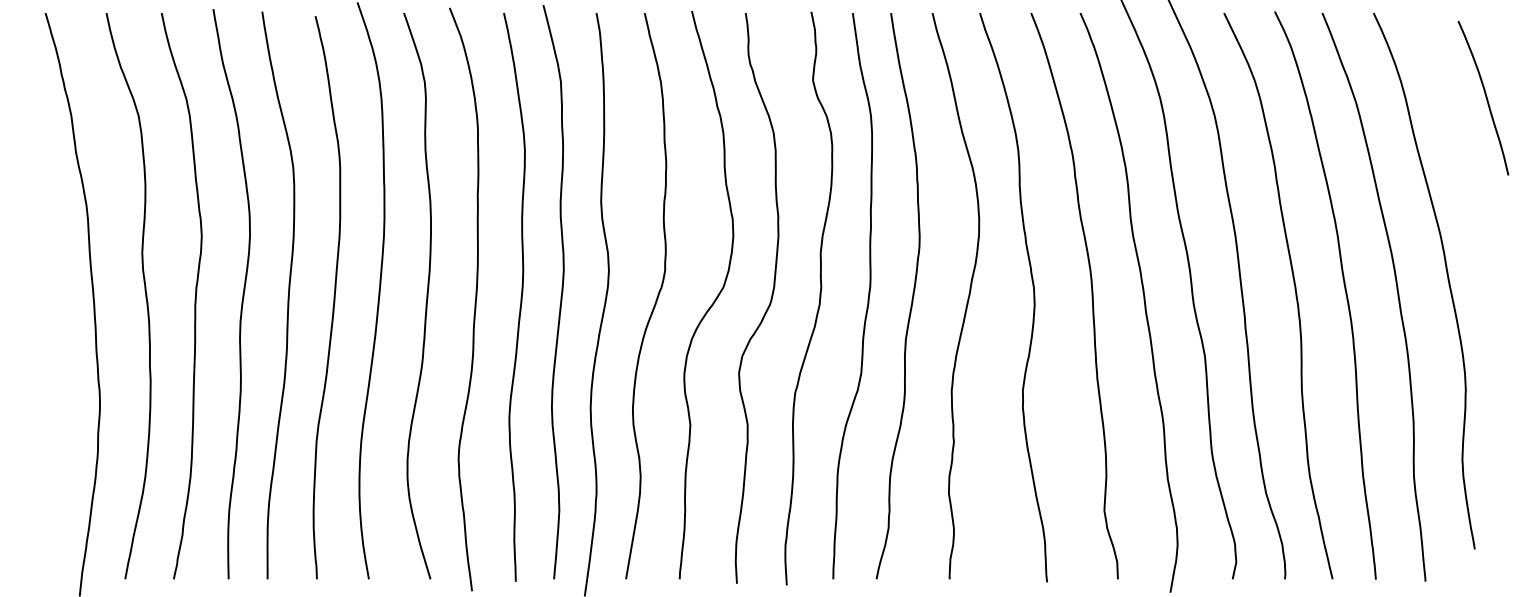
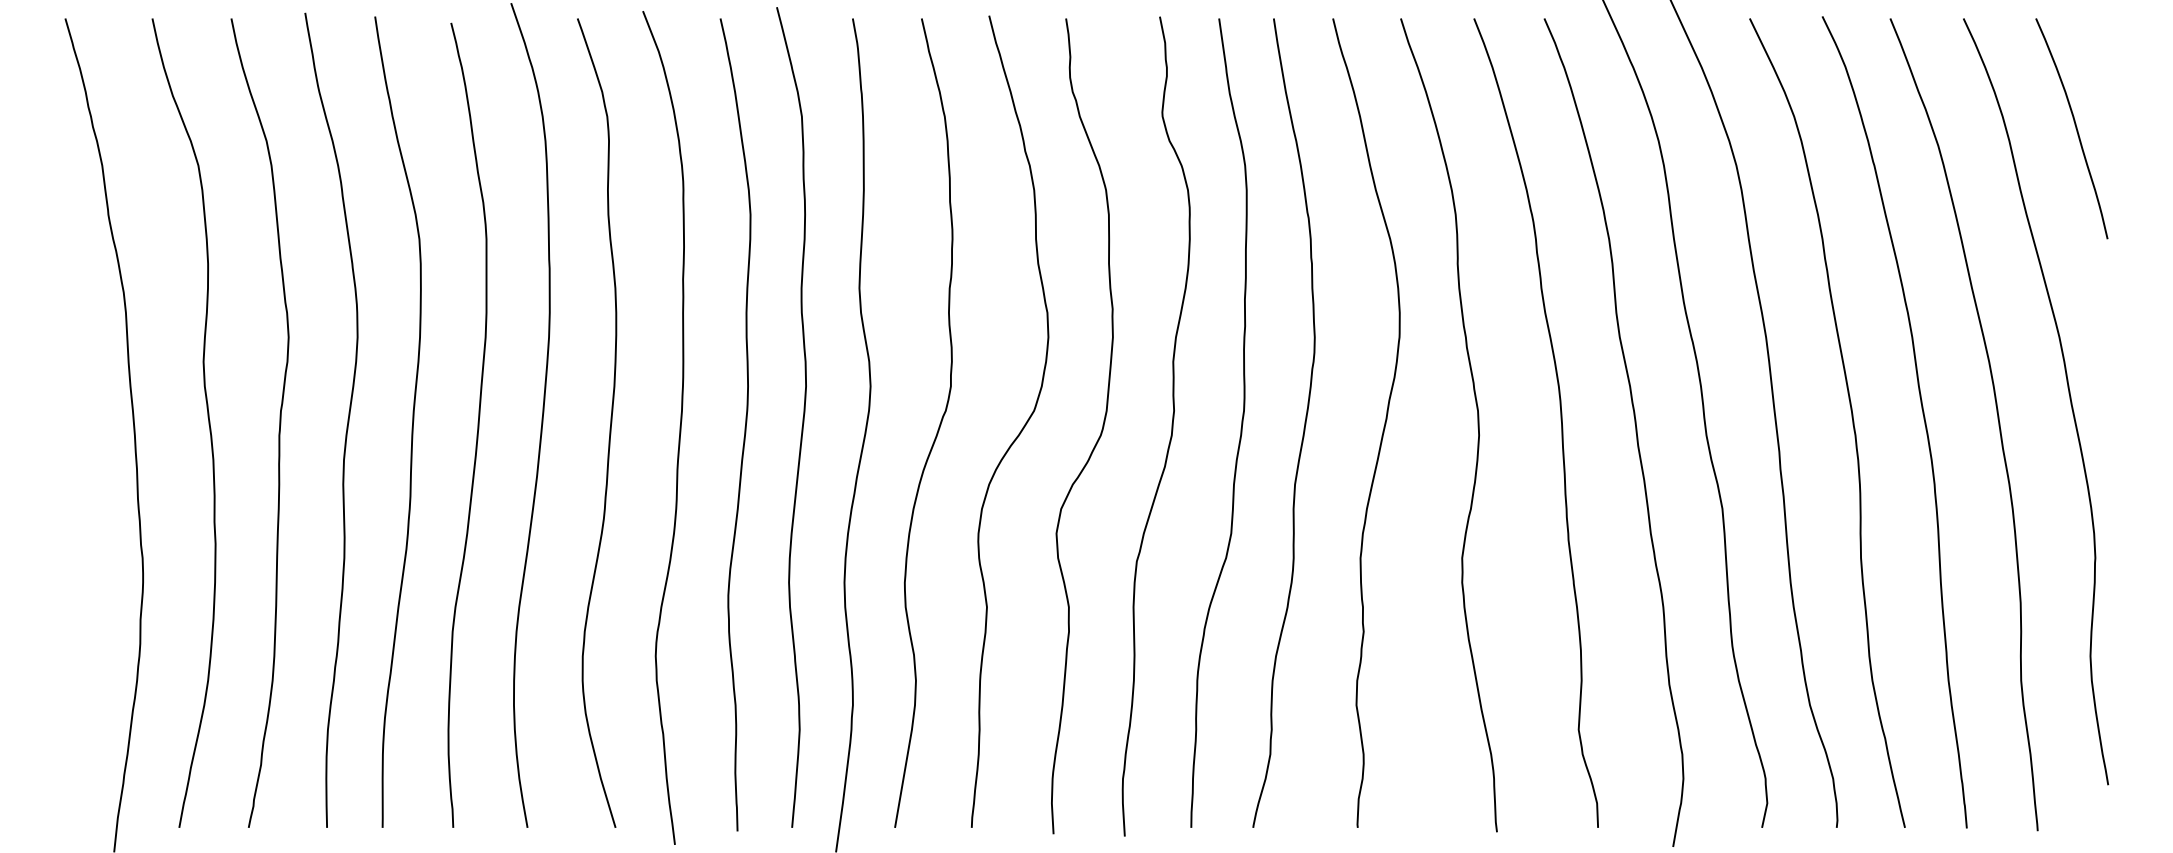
curve: (1485, 97) -> (2074, 127), moved

